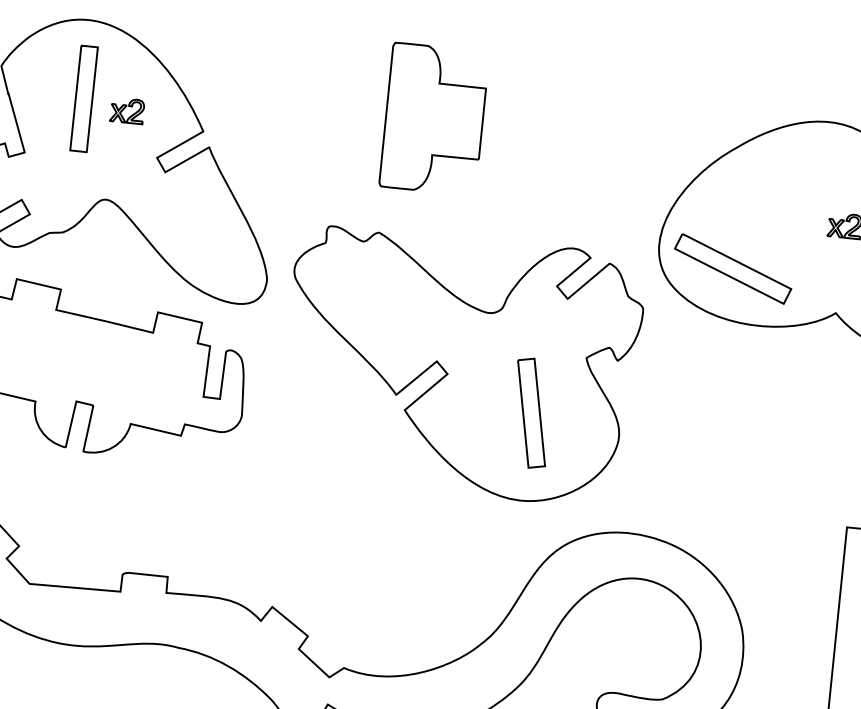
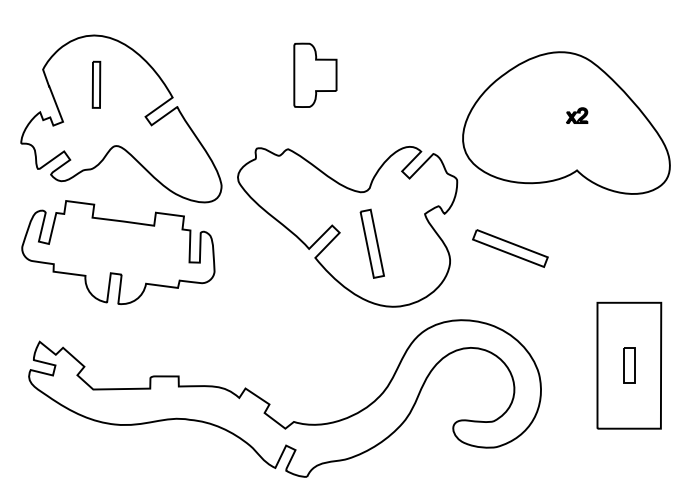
part: (84, 98) -> (96, 84), size x0.7
part: (127, 110) -> (124, 89), removed
part: (434, 119) -> (315, 75), size x0.7
part: (733, 268) -> (510, 248), moved
part: (530, 412) -> (371, 243), moved

